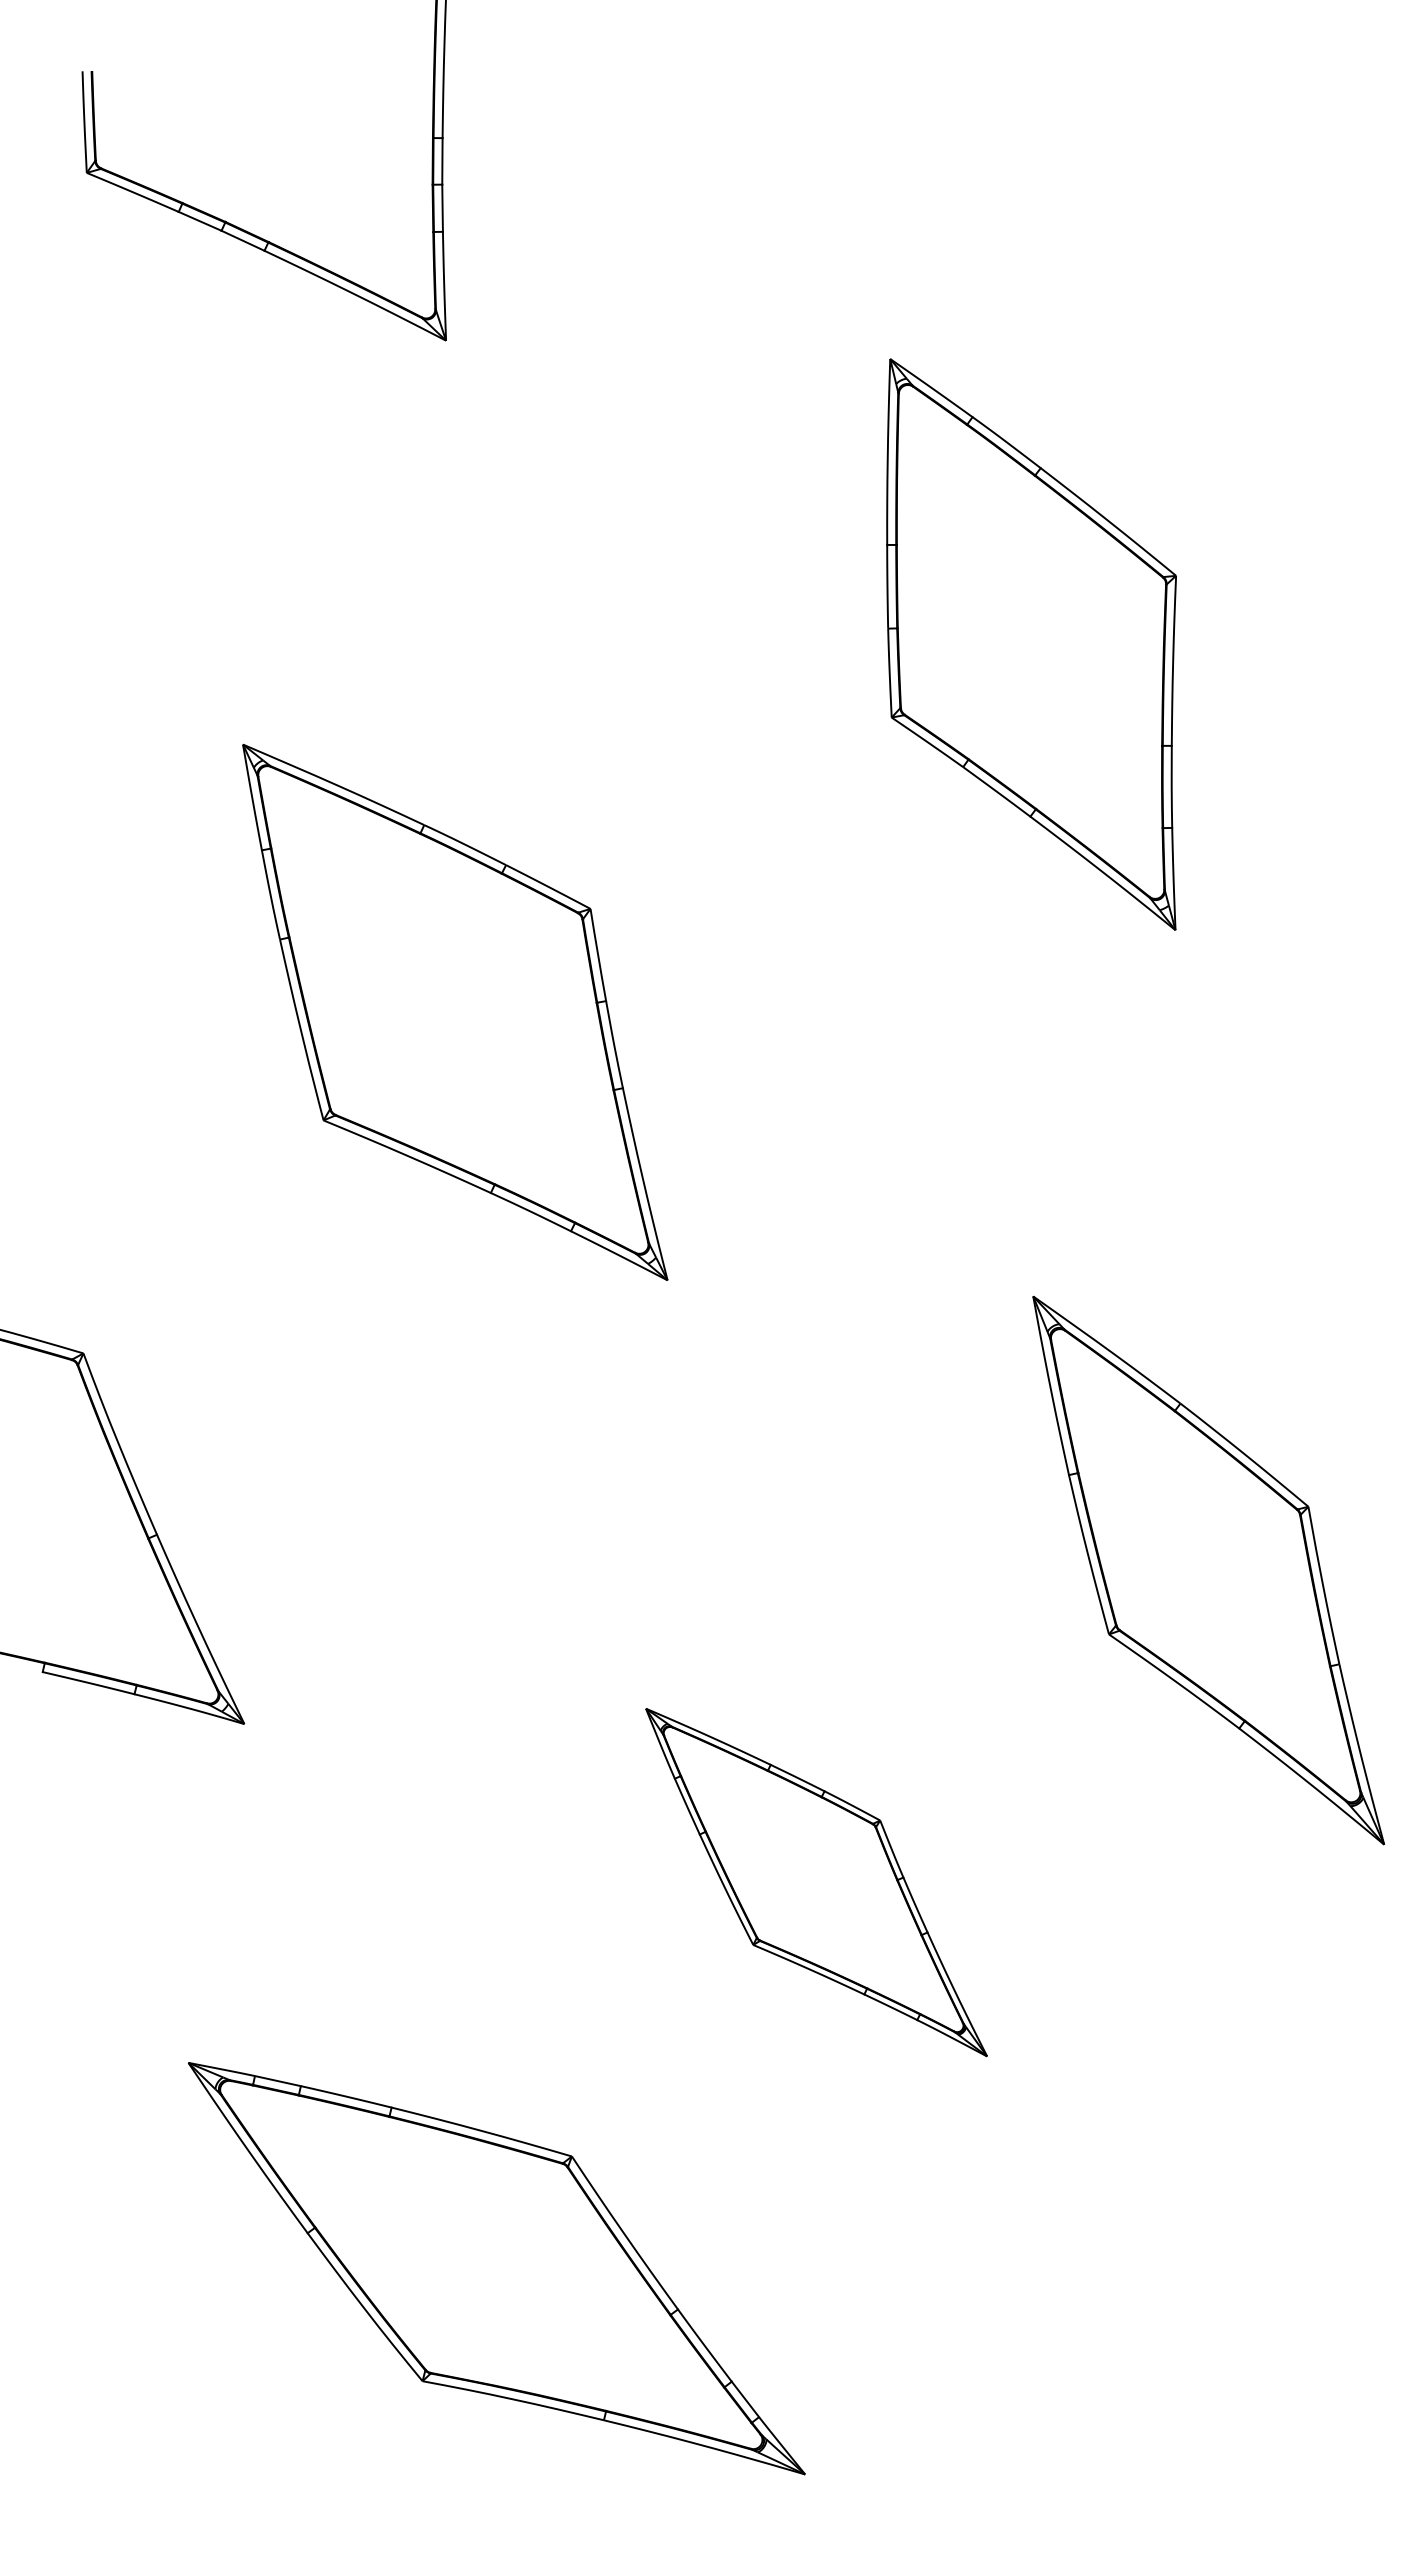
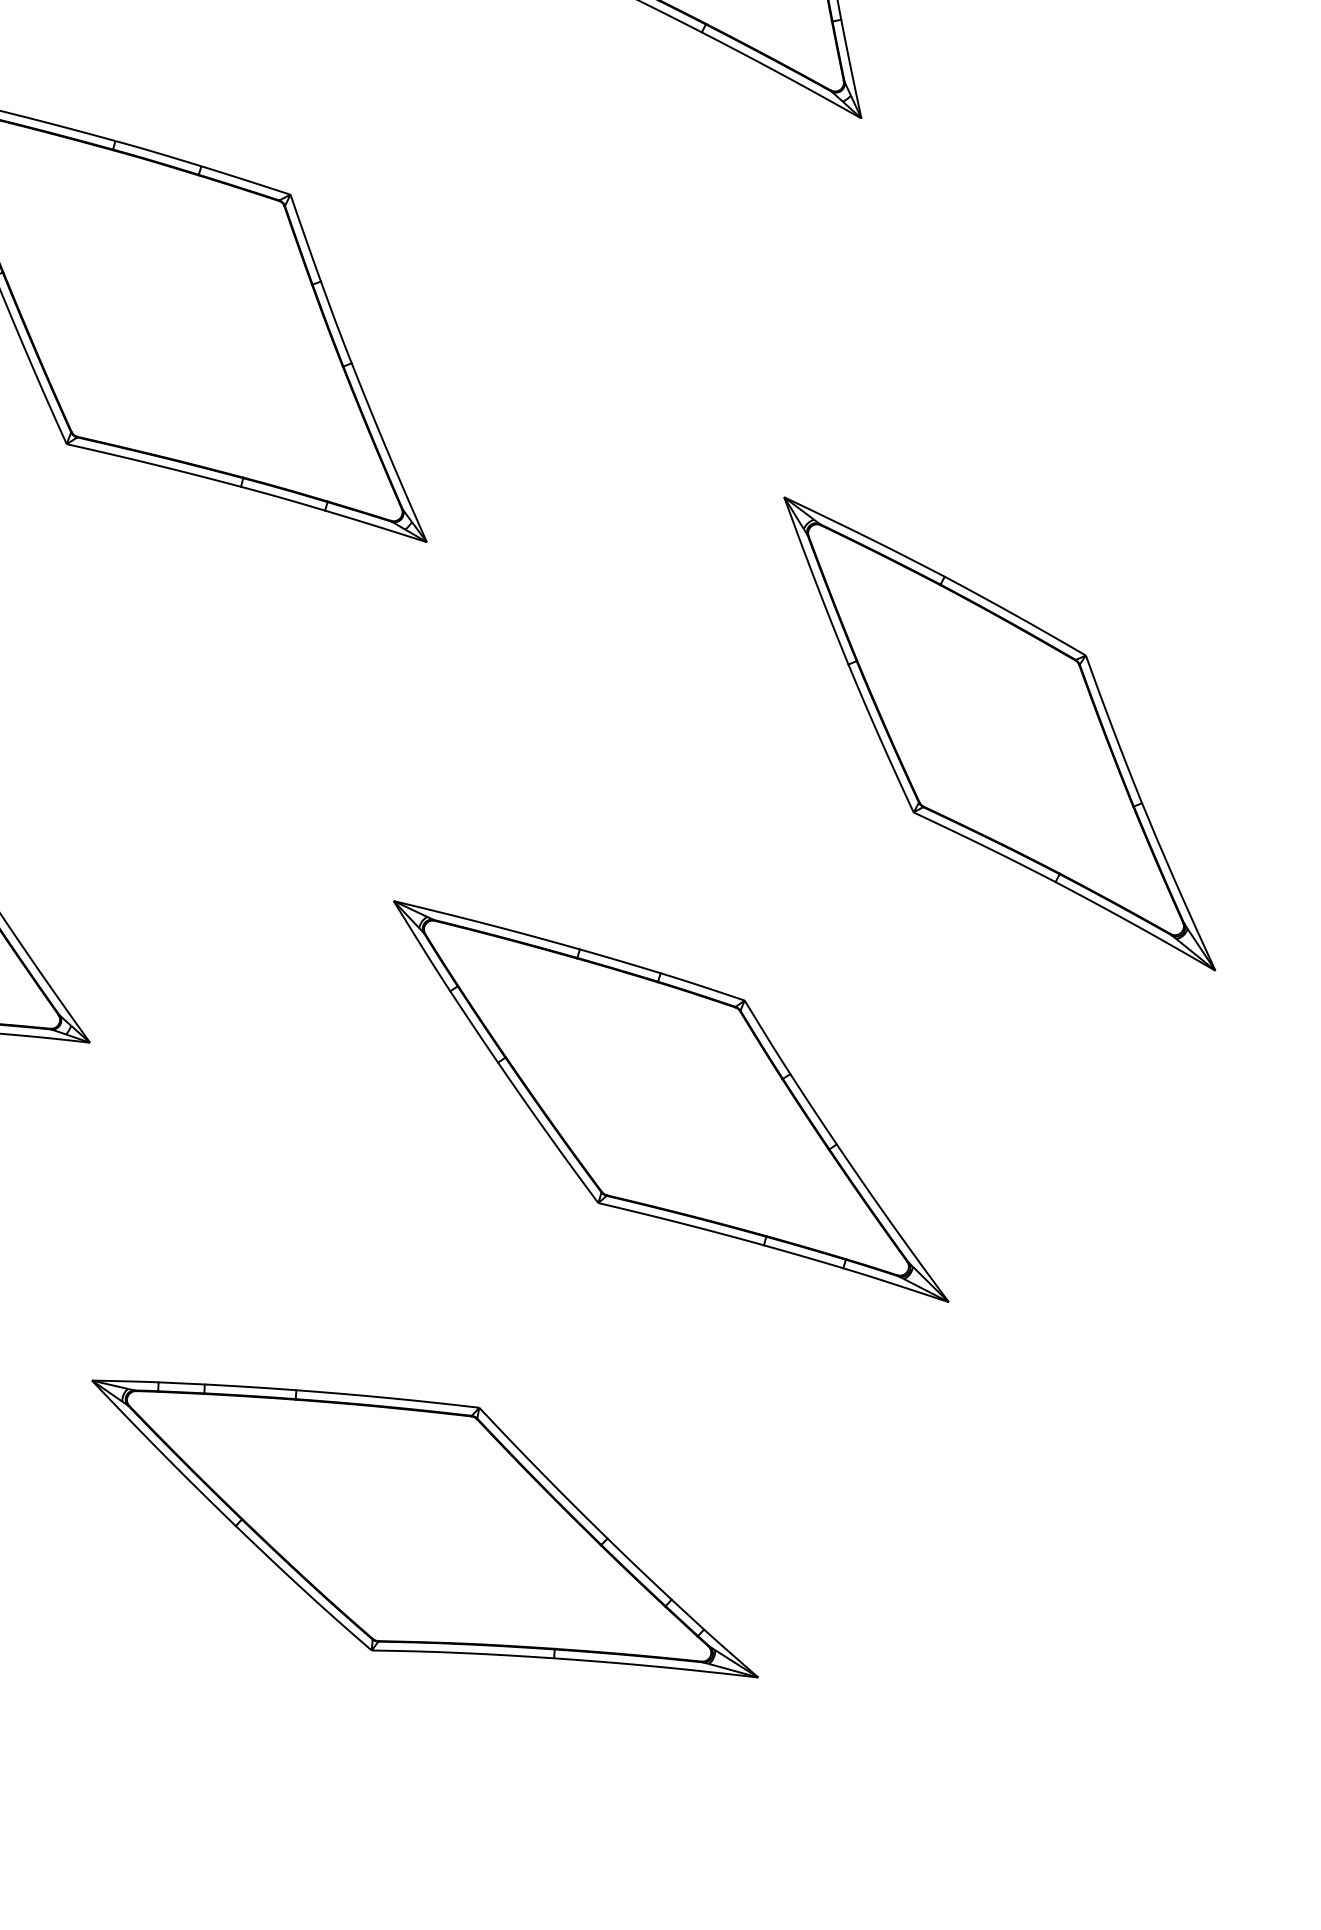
part: (816, 1882) -> (671, 1101), size x1.43

